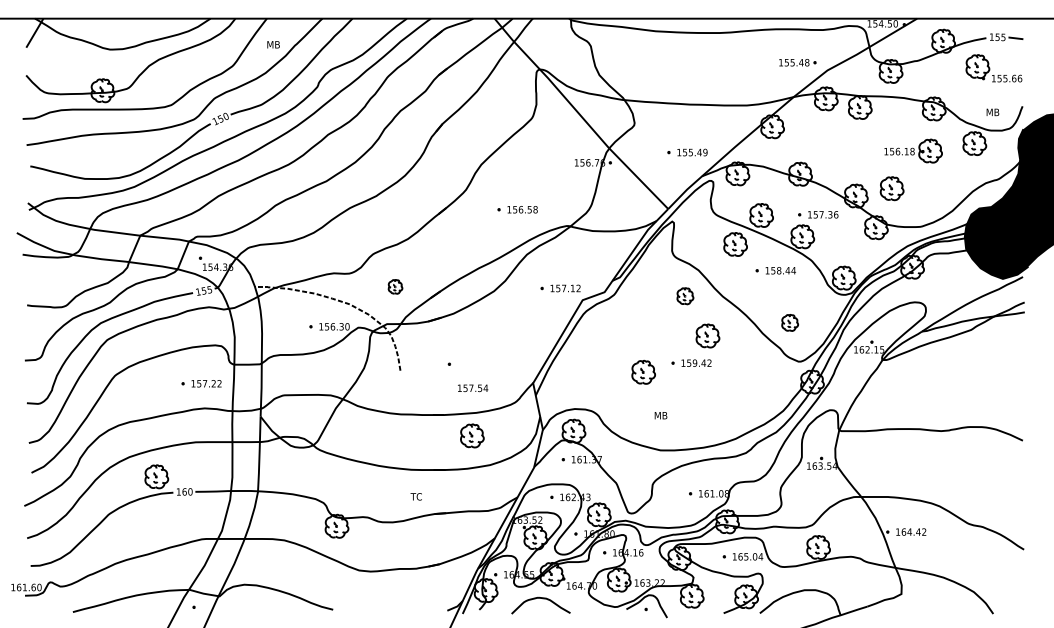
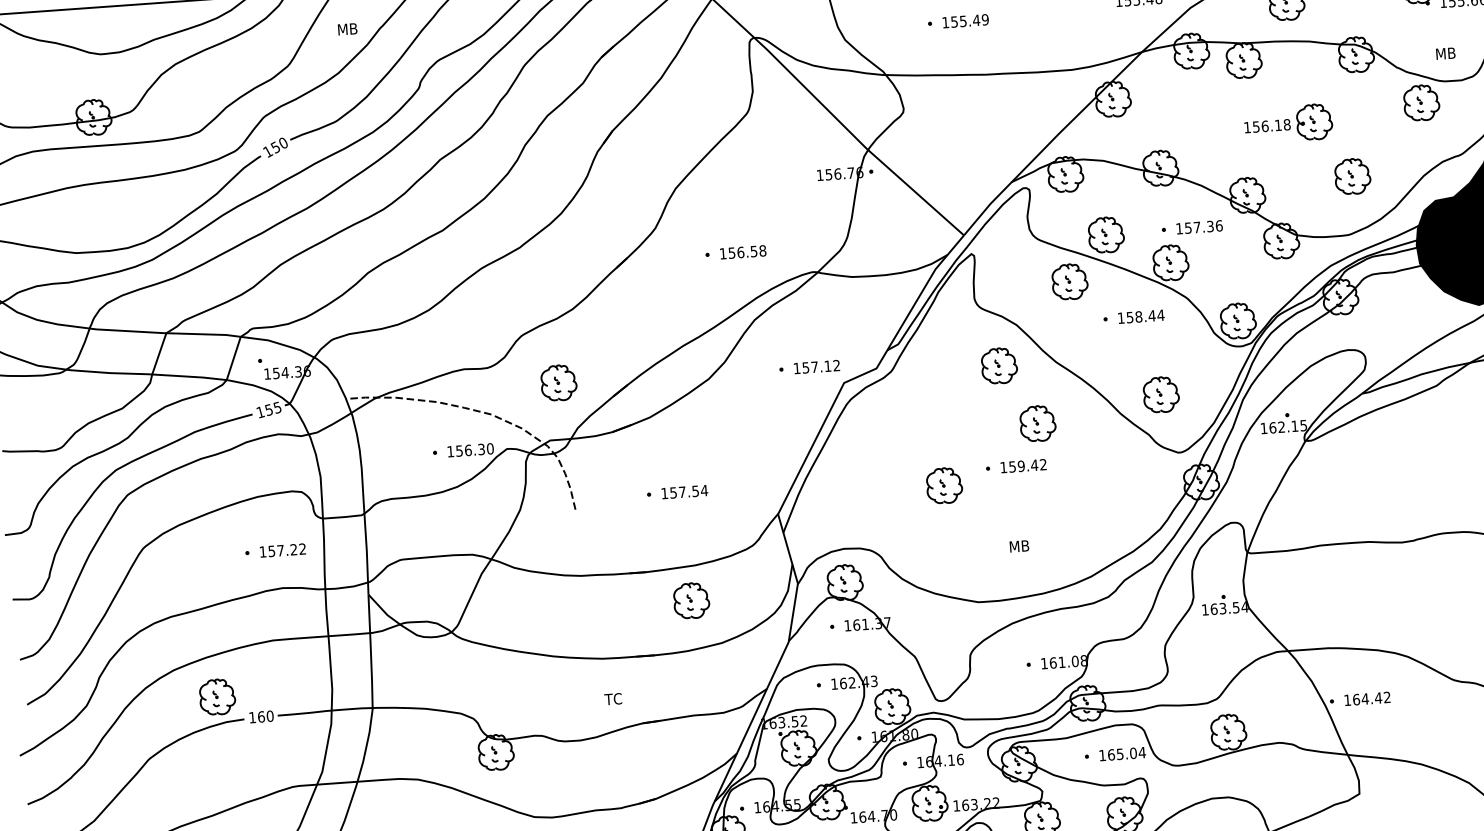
part: (913, 150) -> (1288, 122), moved
part: (687, 152) -> (958, 21), moved
part: (891, 188) -> (1351, 176), moved
part: (395, 286) -> (558, 382), size x1.67
part: (685, 295) -> (999, 364), size x1.43
part: (789, 322) -> (1160, 394), size x1.43
text: (473, 388) -> (685, 492), moved
text: (660, 415) -> (1018, 546), moved

